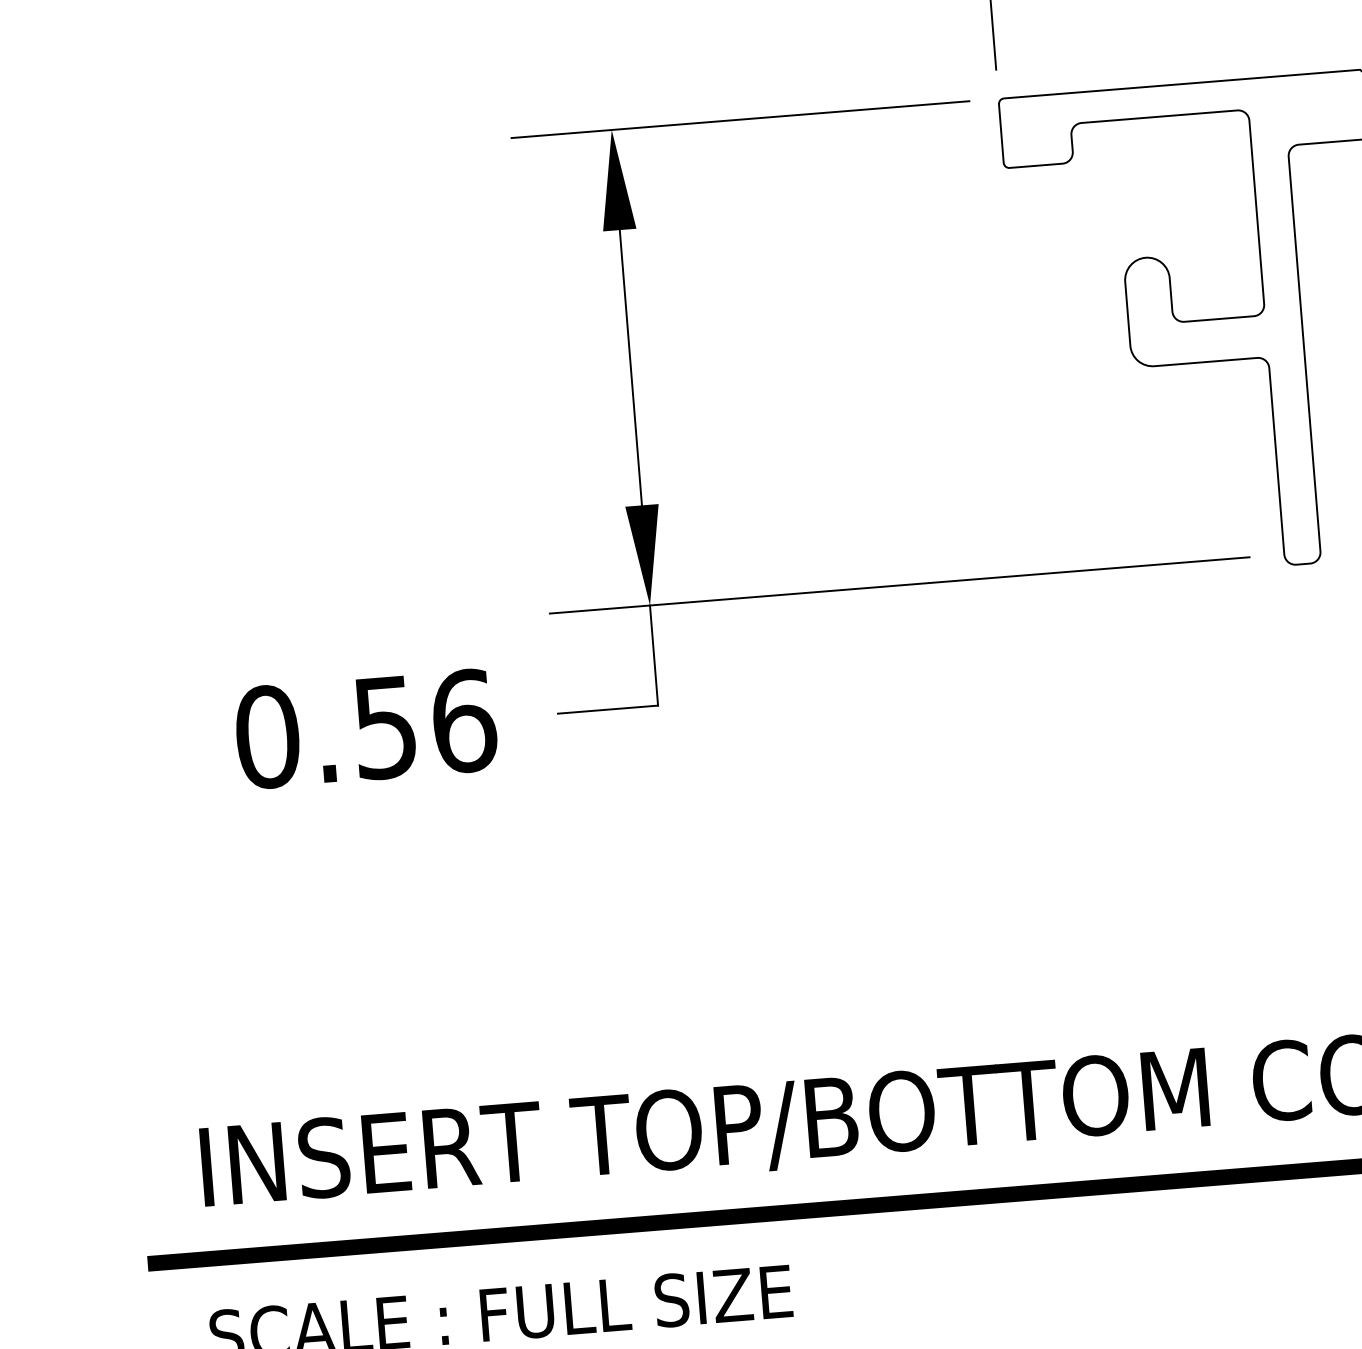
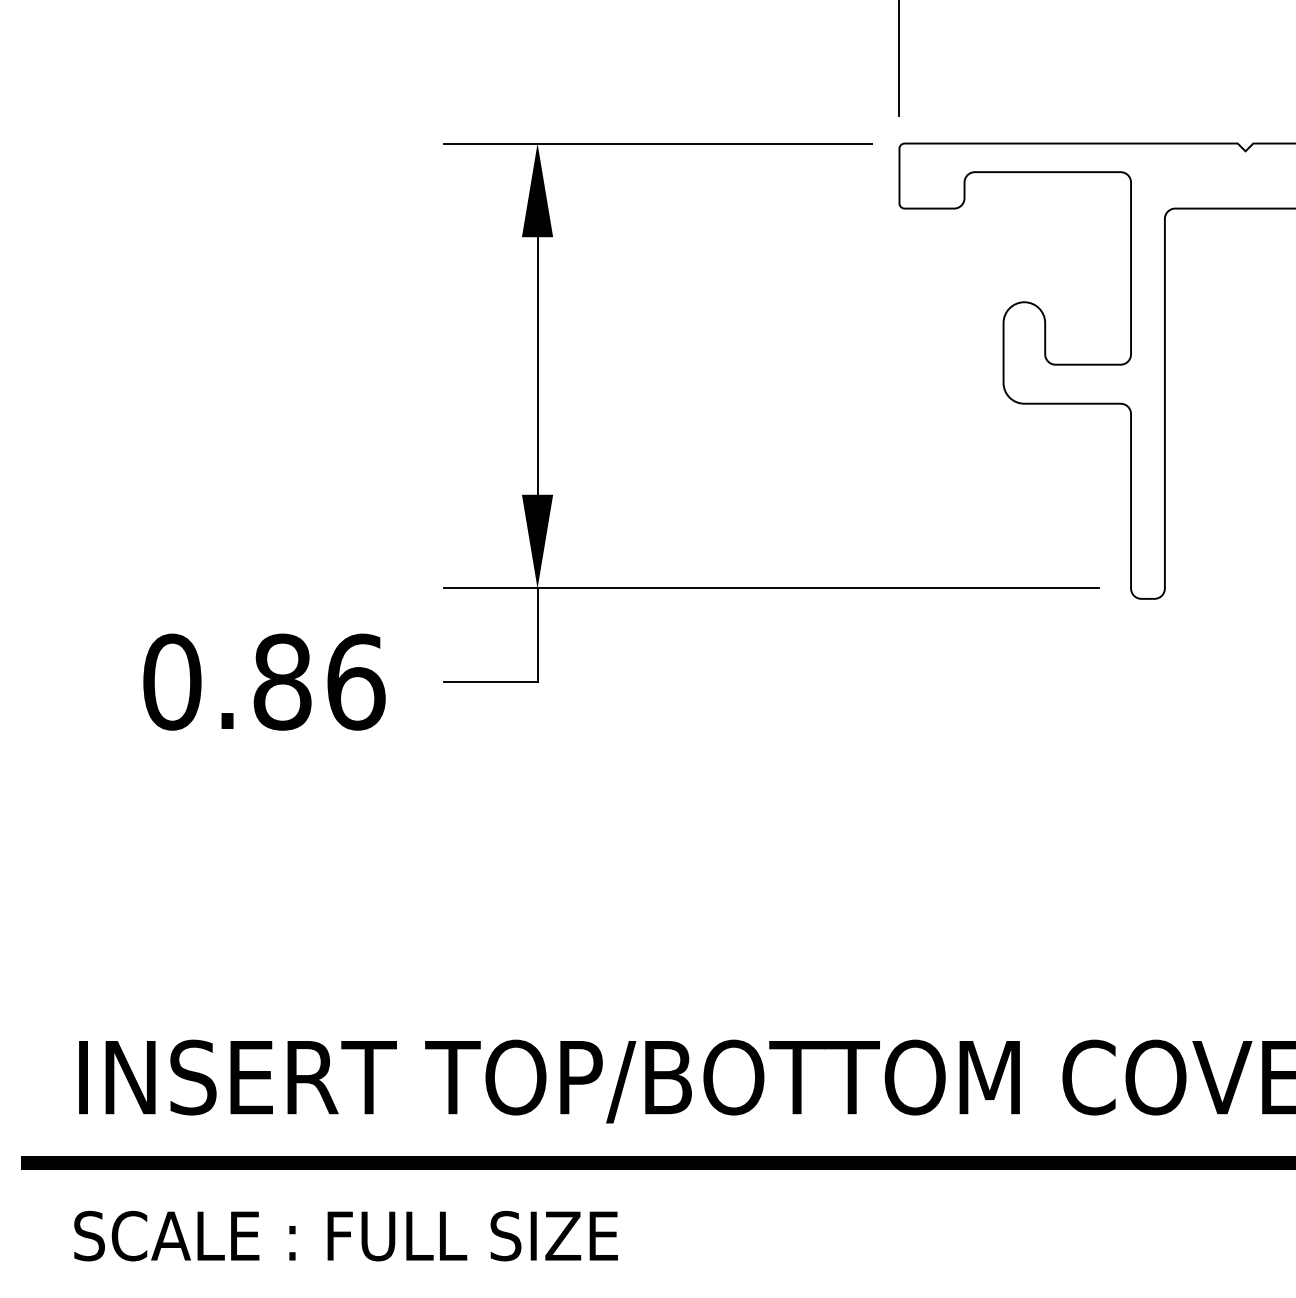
text: (385, 726) -> (282, 681), 0.56 -> 0.86

